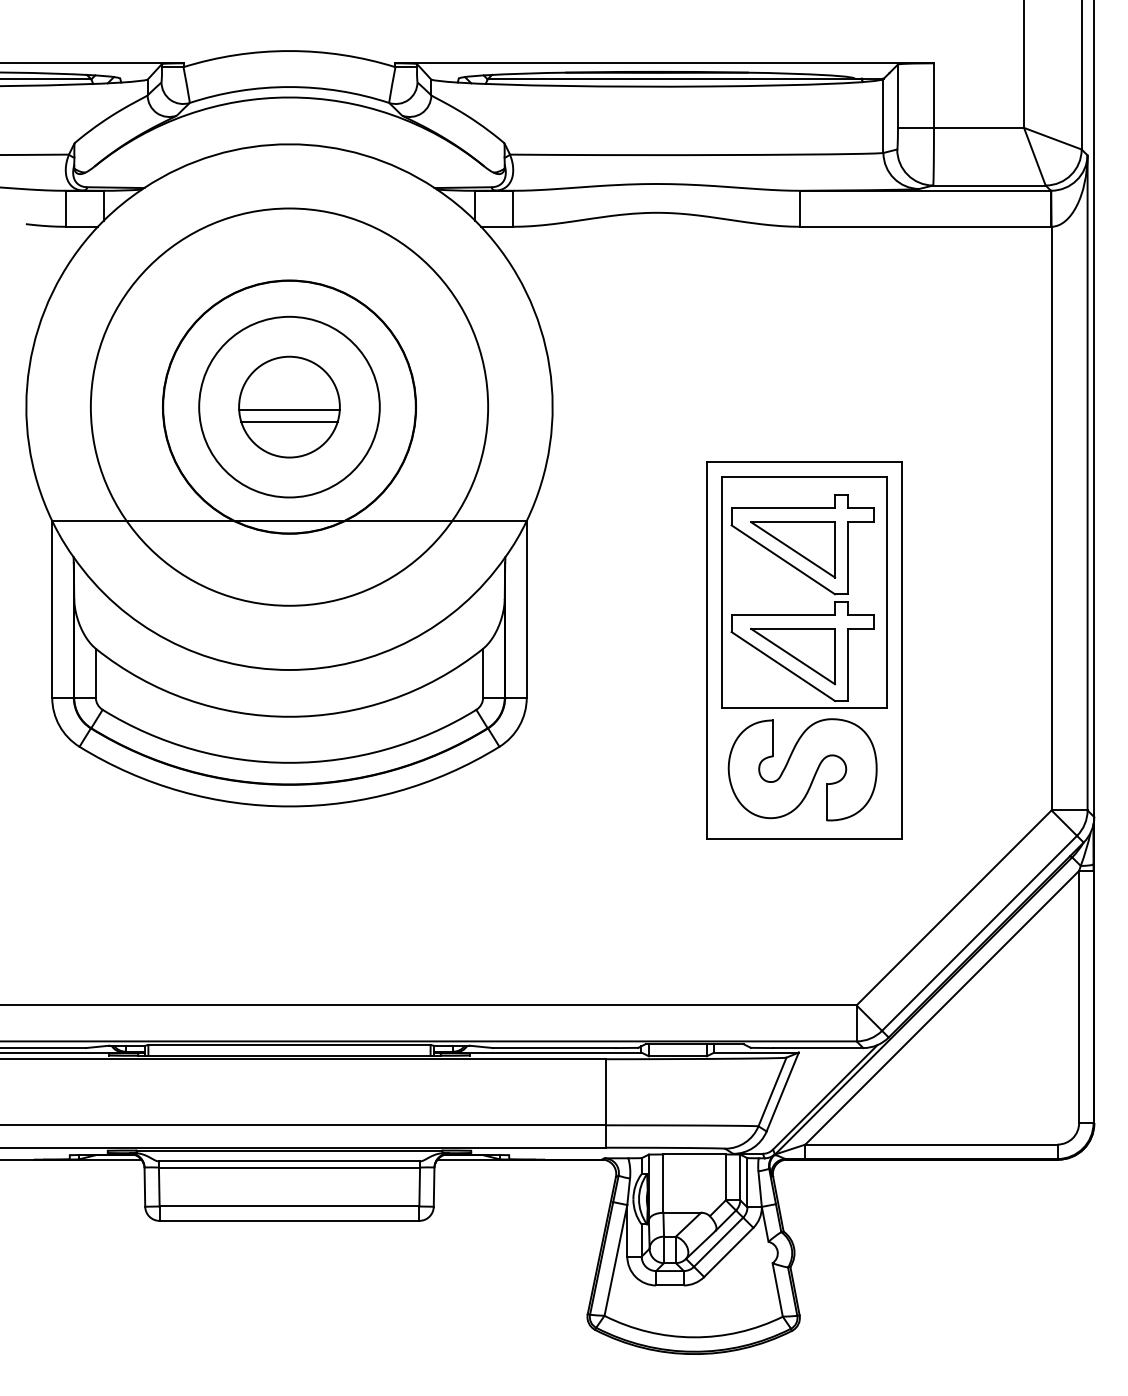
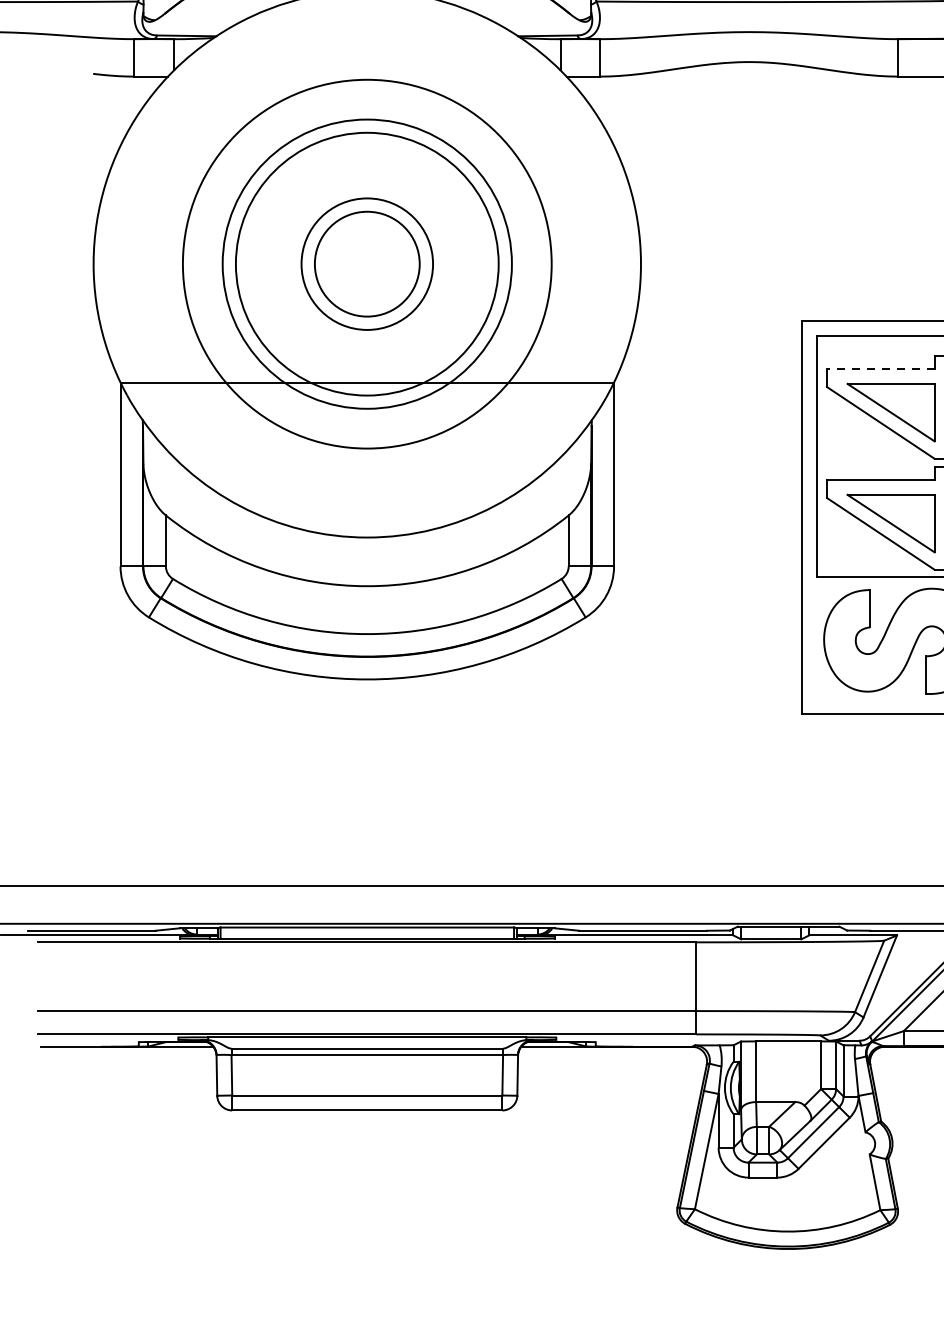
circle: (289, 406) -> (367, 263), size x0.7
circle: (289, 406) -> (367, 263), size x0.7
circle: (289, 406) -> (367, 263), size x1.4
line: (289, 409) -> (367, 266), removed
line: (289, 421) -> (367, 279), removed
line: (783, 508) -> (881, 369), solid -> dashed

